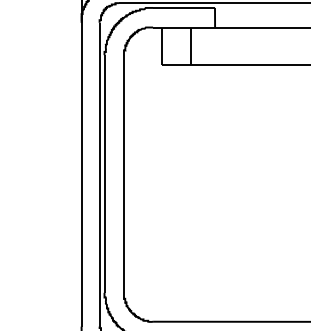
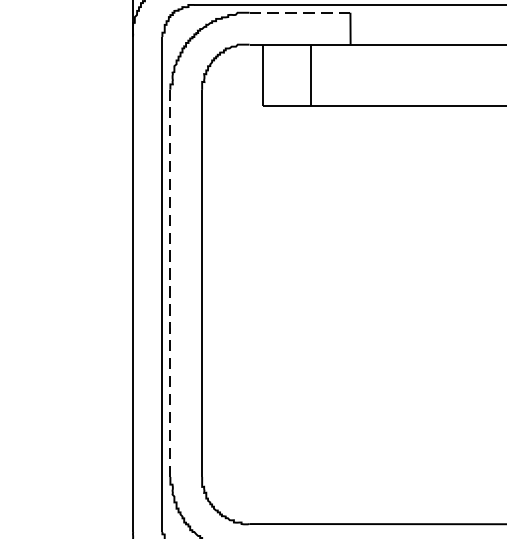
line: (184, 7) -> (300, 12), solid -> dashed
line: (104, 174) -> (170, 284), solid -> dashed

